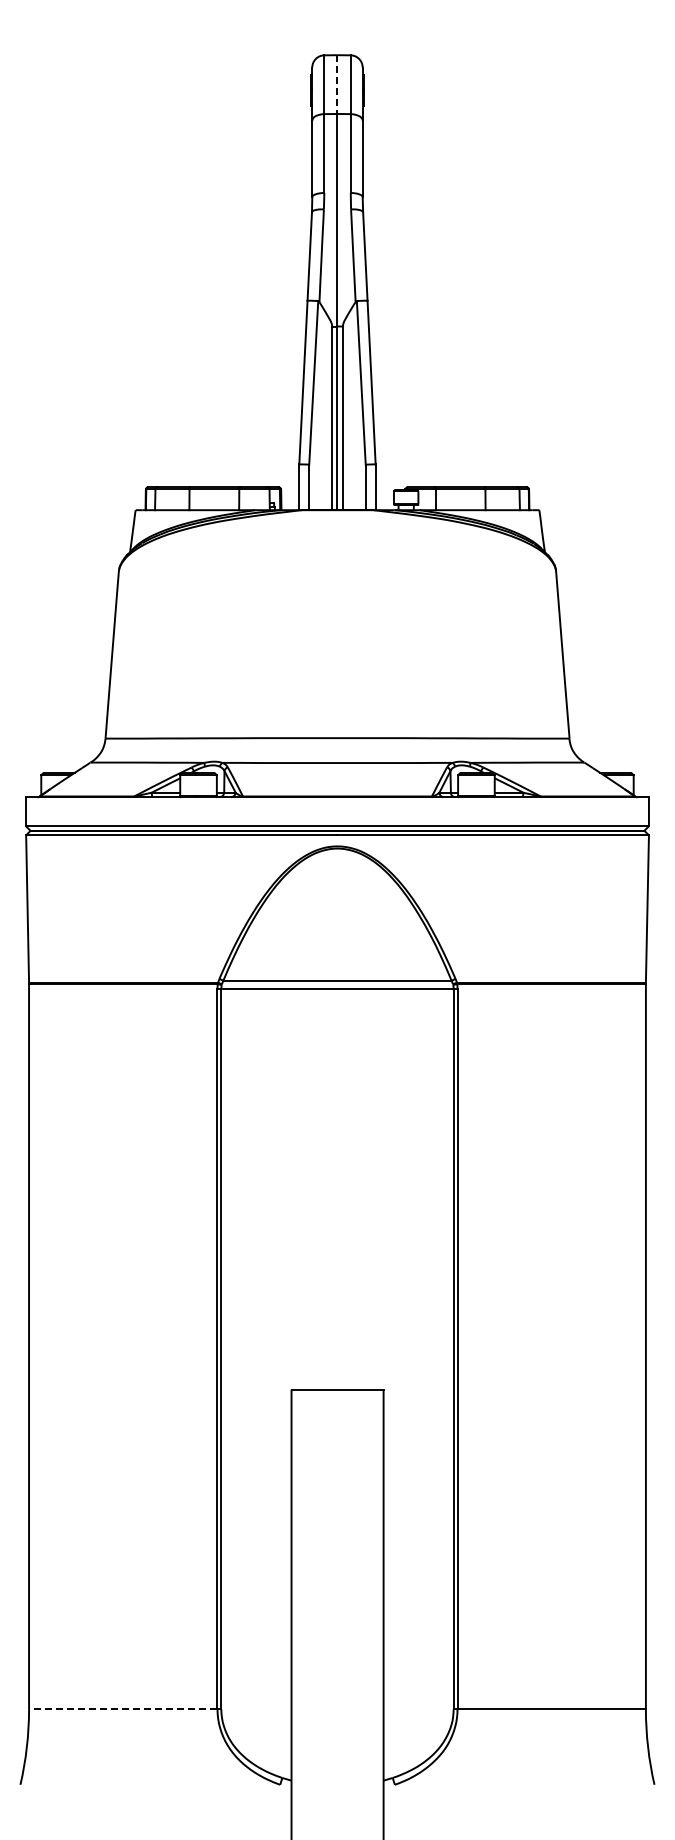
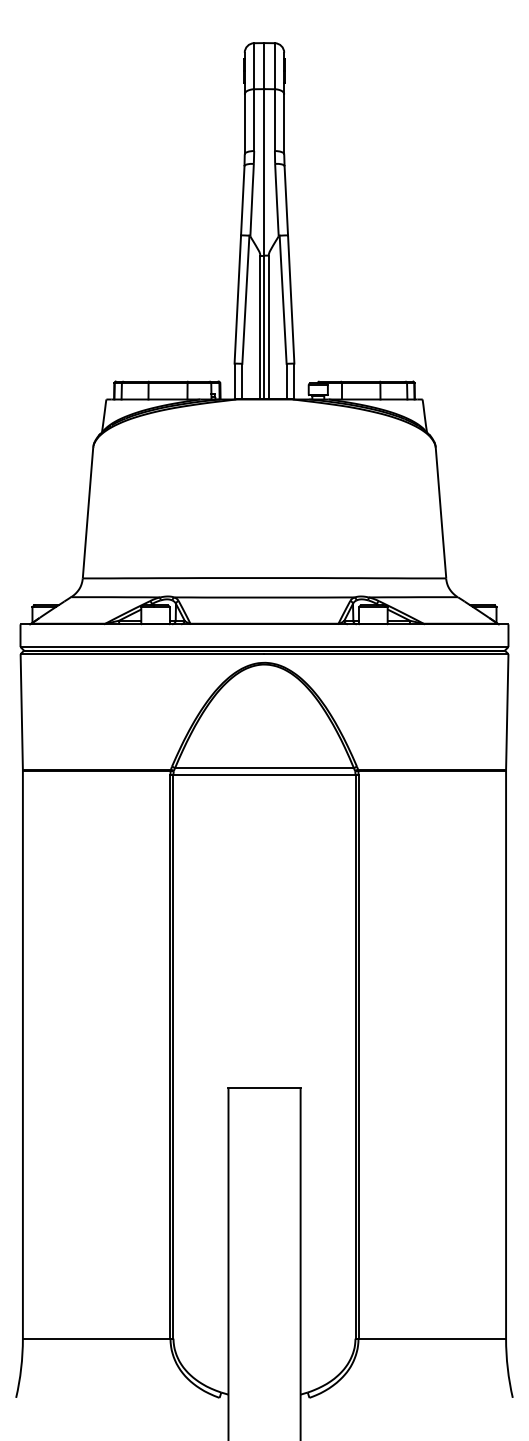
line: (337, 85) -> (264, 66), dashed -> solid
line: (122, 1709) -> (96, 1338), dashed -> solid

